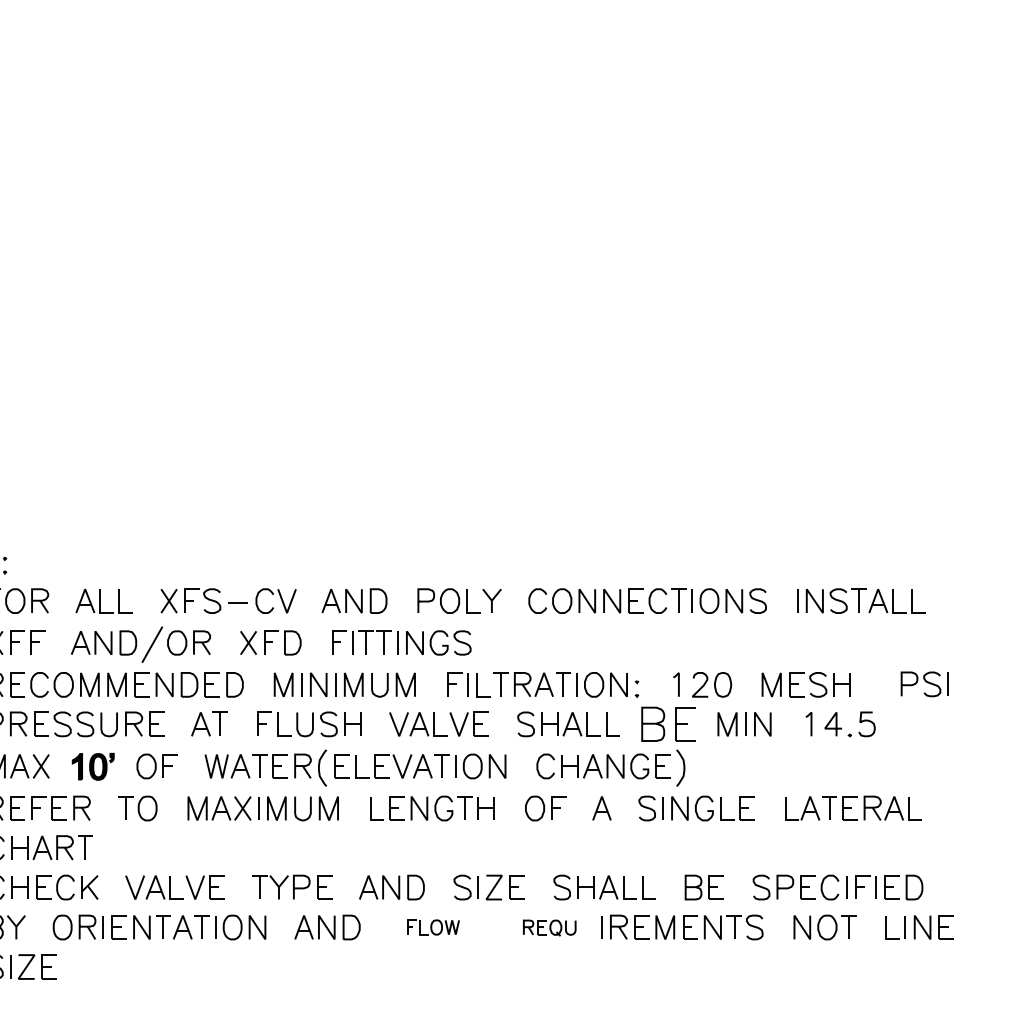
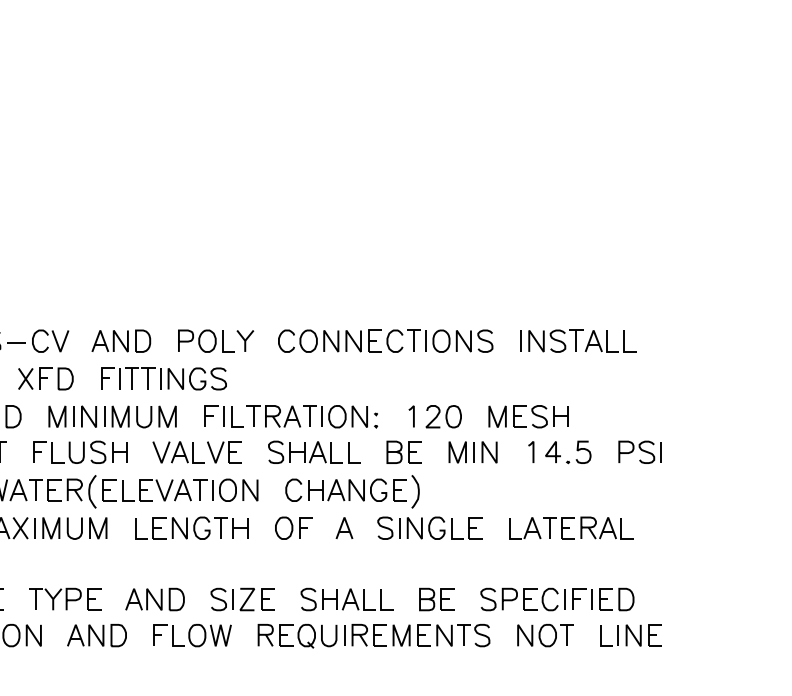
part: (924, 684) -> (639, 452), moved
part: (667, 724) -> (403, 452), size x0.71
part: (433, 927) -> (192, 635), size x1.67
part: (549, 927) -> (297, 635), size x1.67

